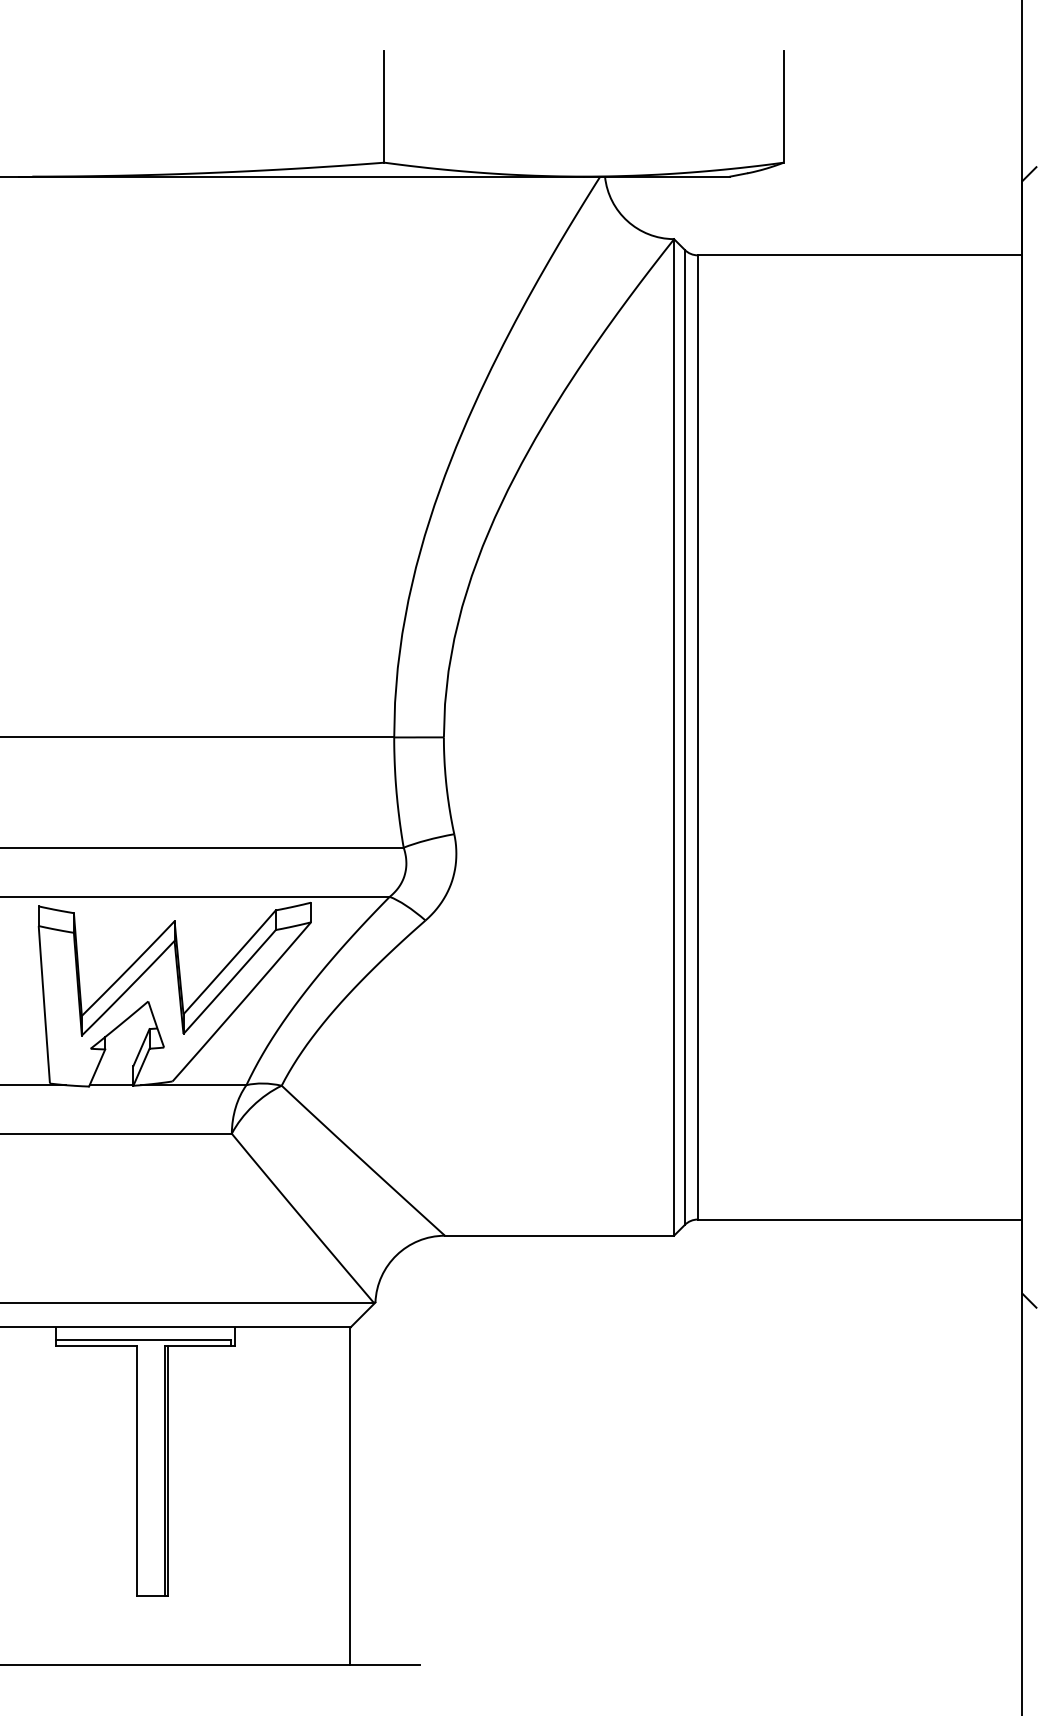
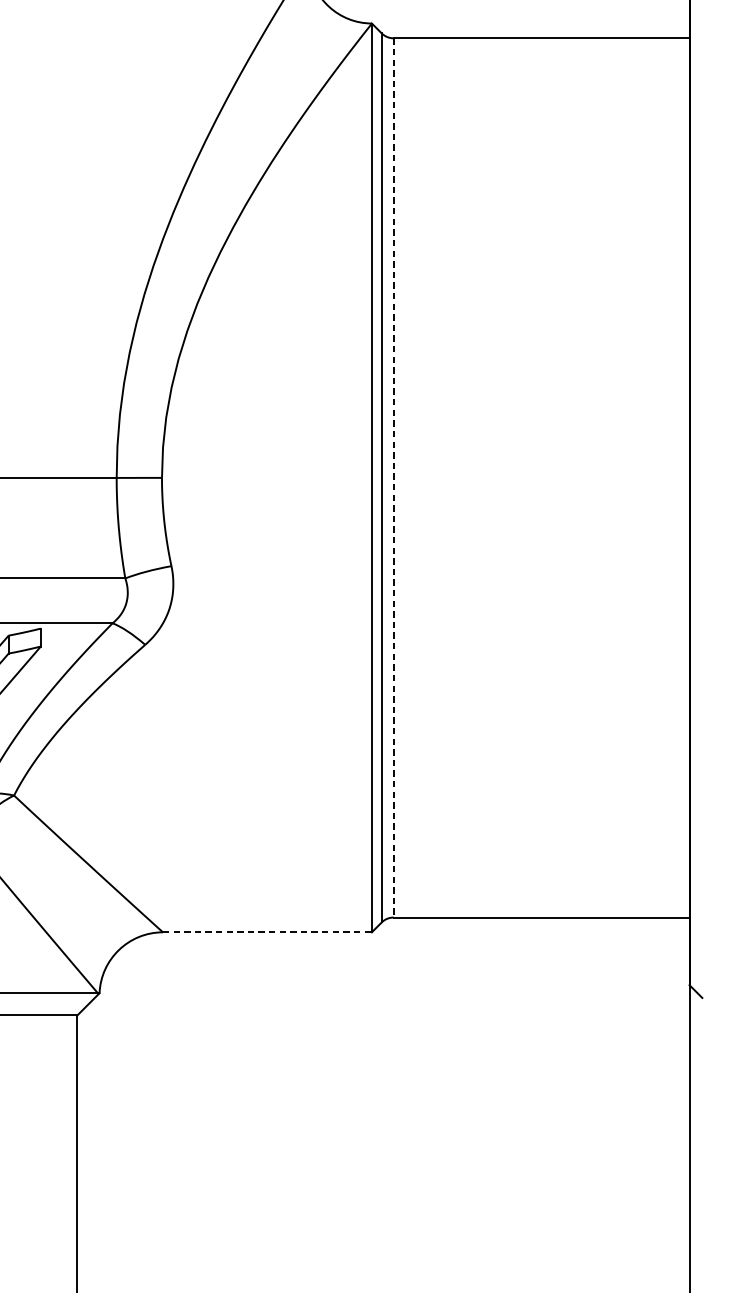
line: (697, 737) -> (393, 477), solid -> dashed
line: (559, 1235) -> (267, 932), solid -> dashed

